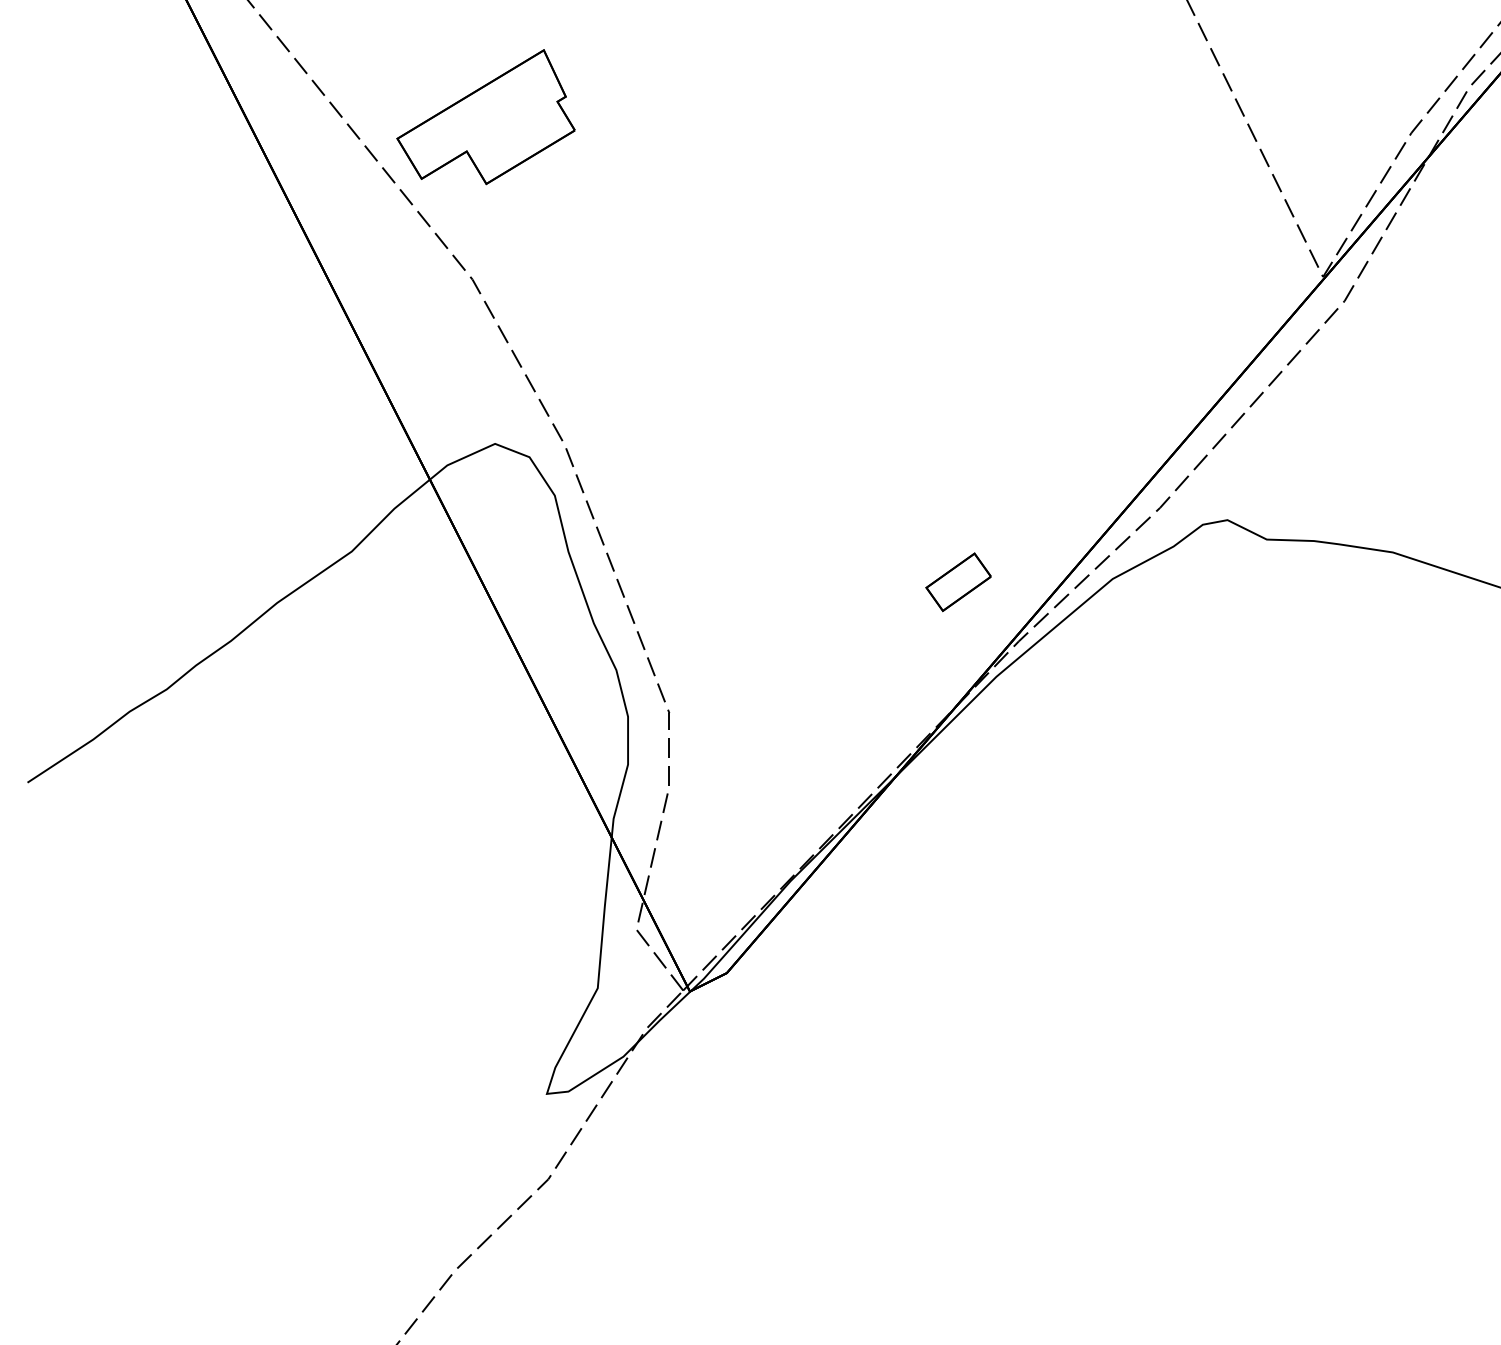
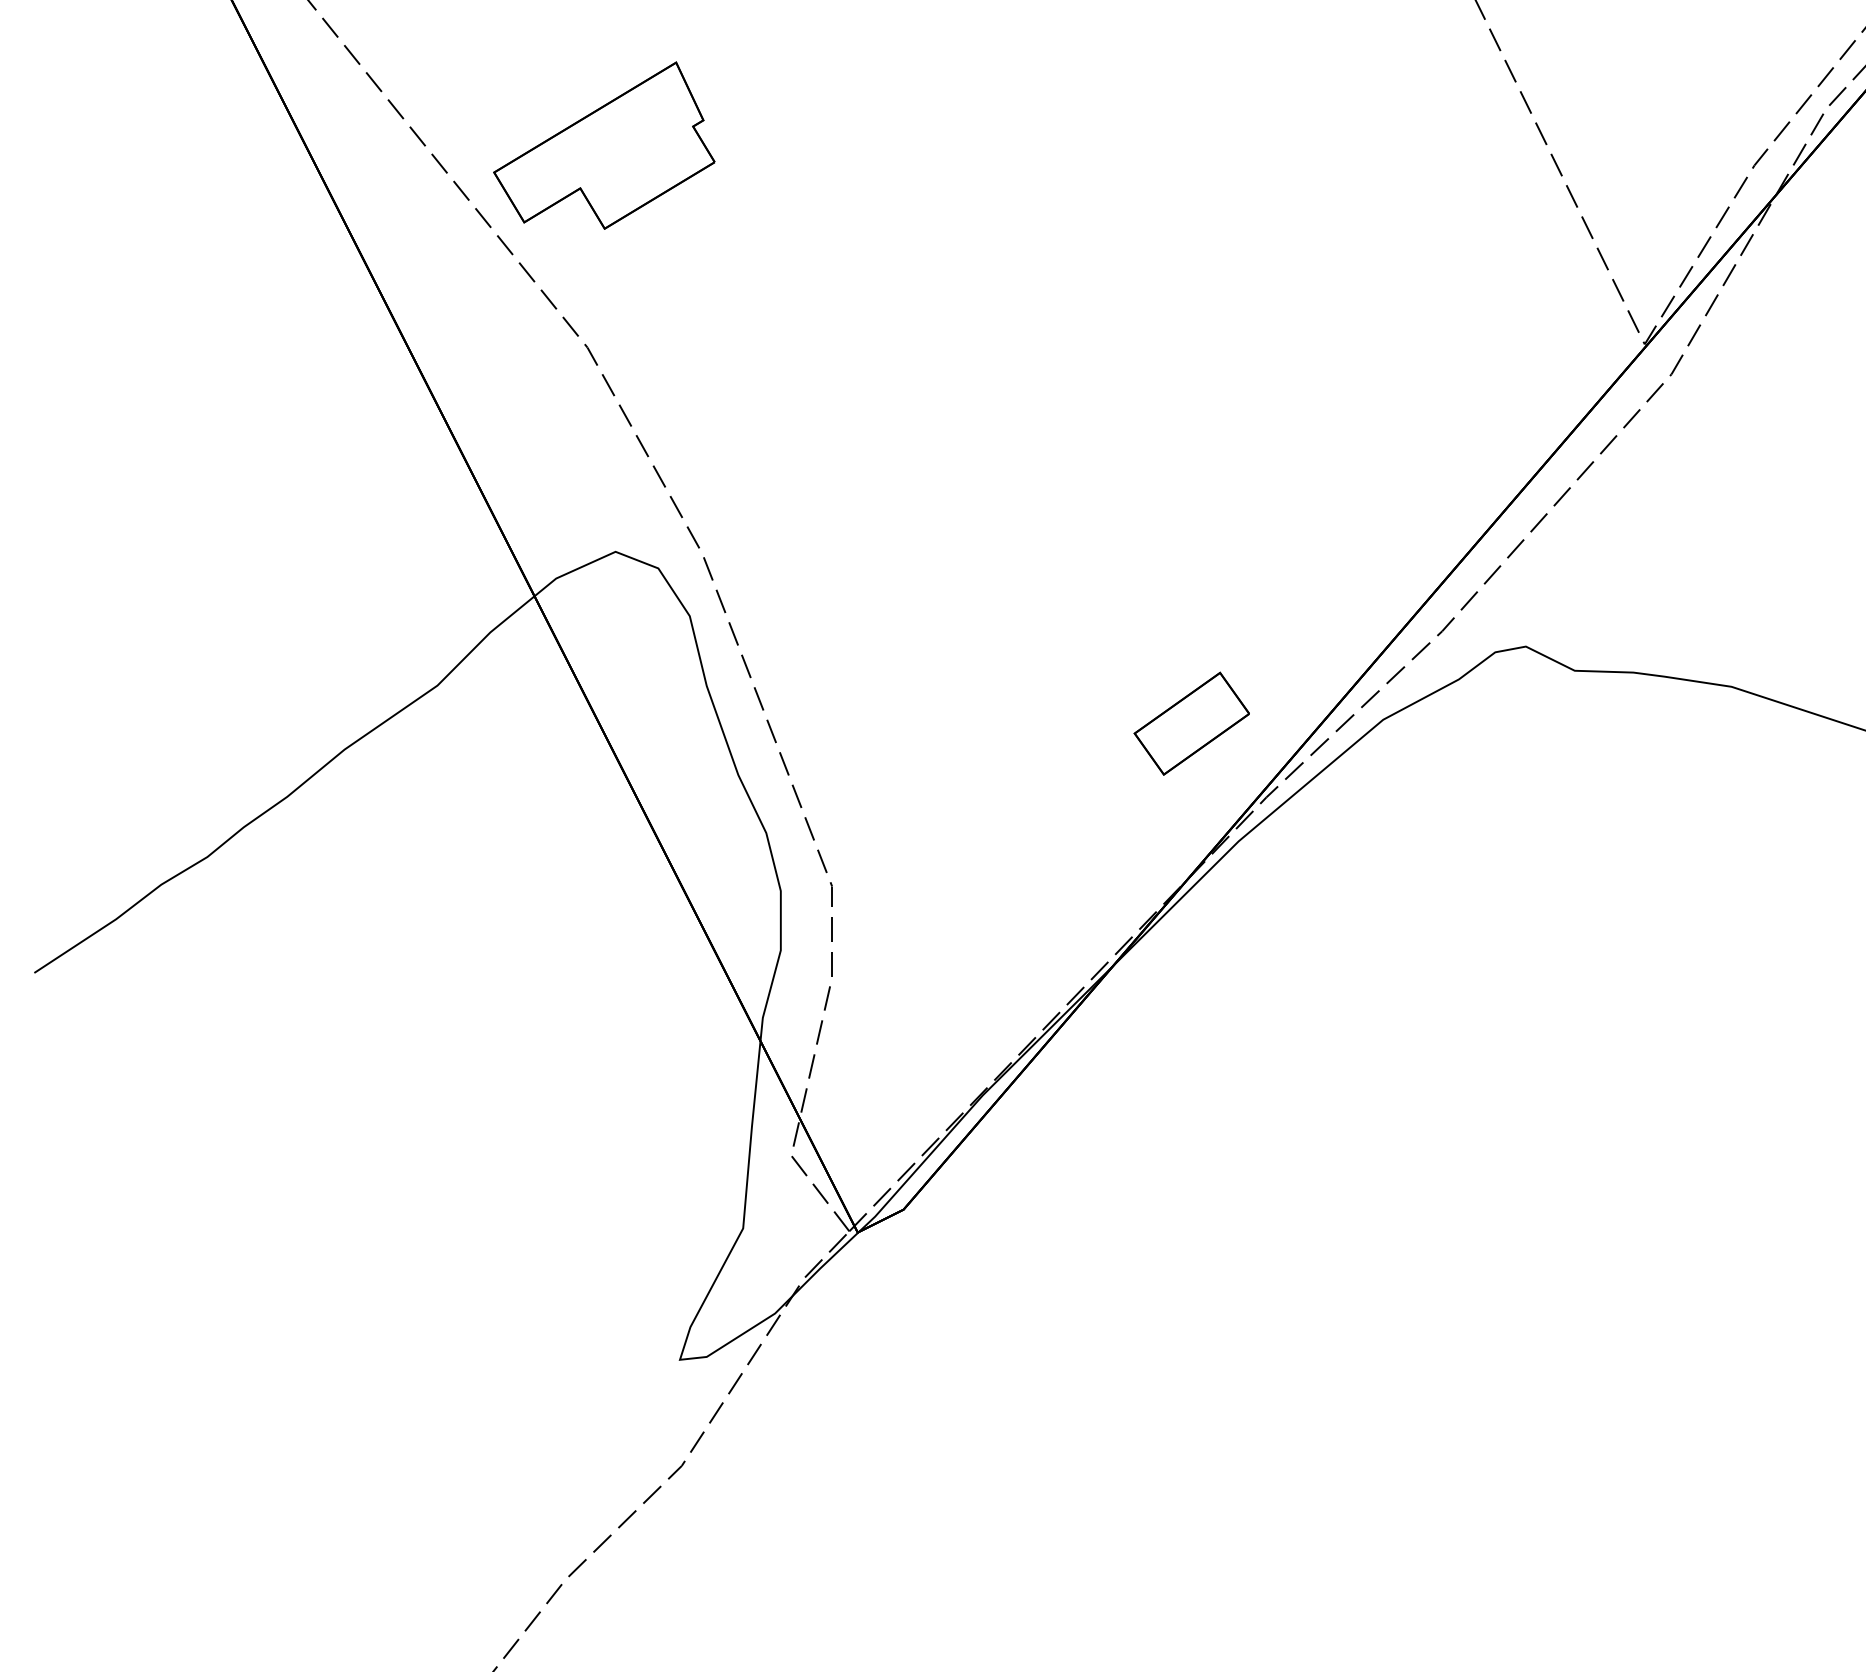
part: (958, 582) -> (1191, 724), size x1.43

